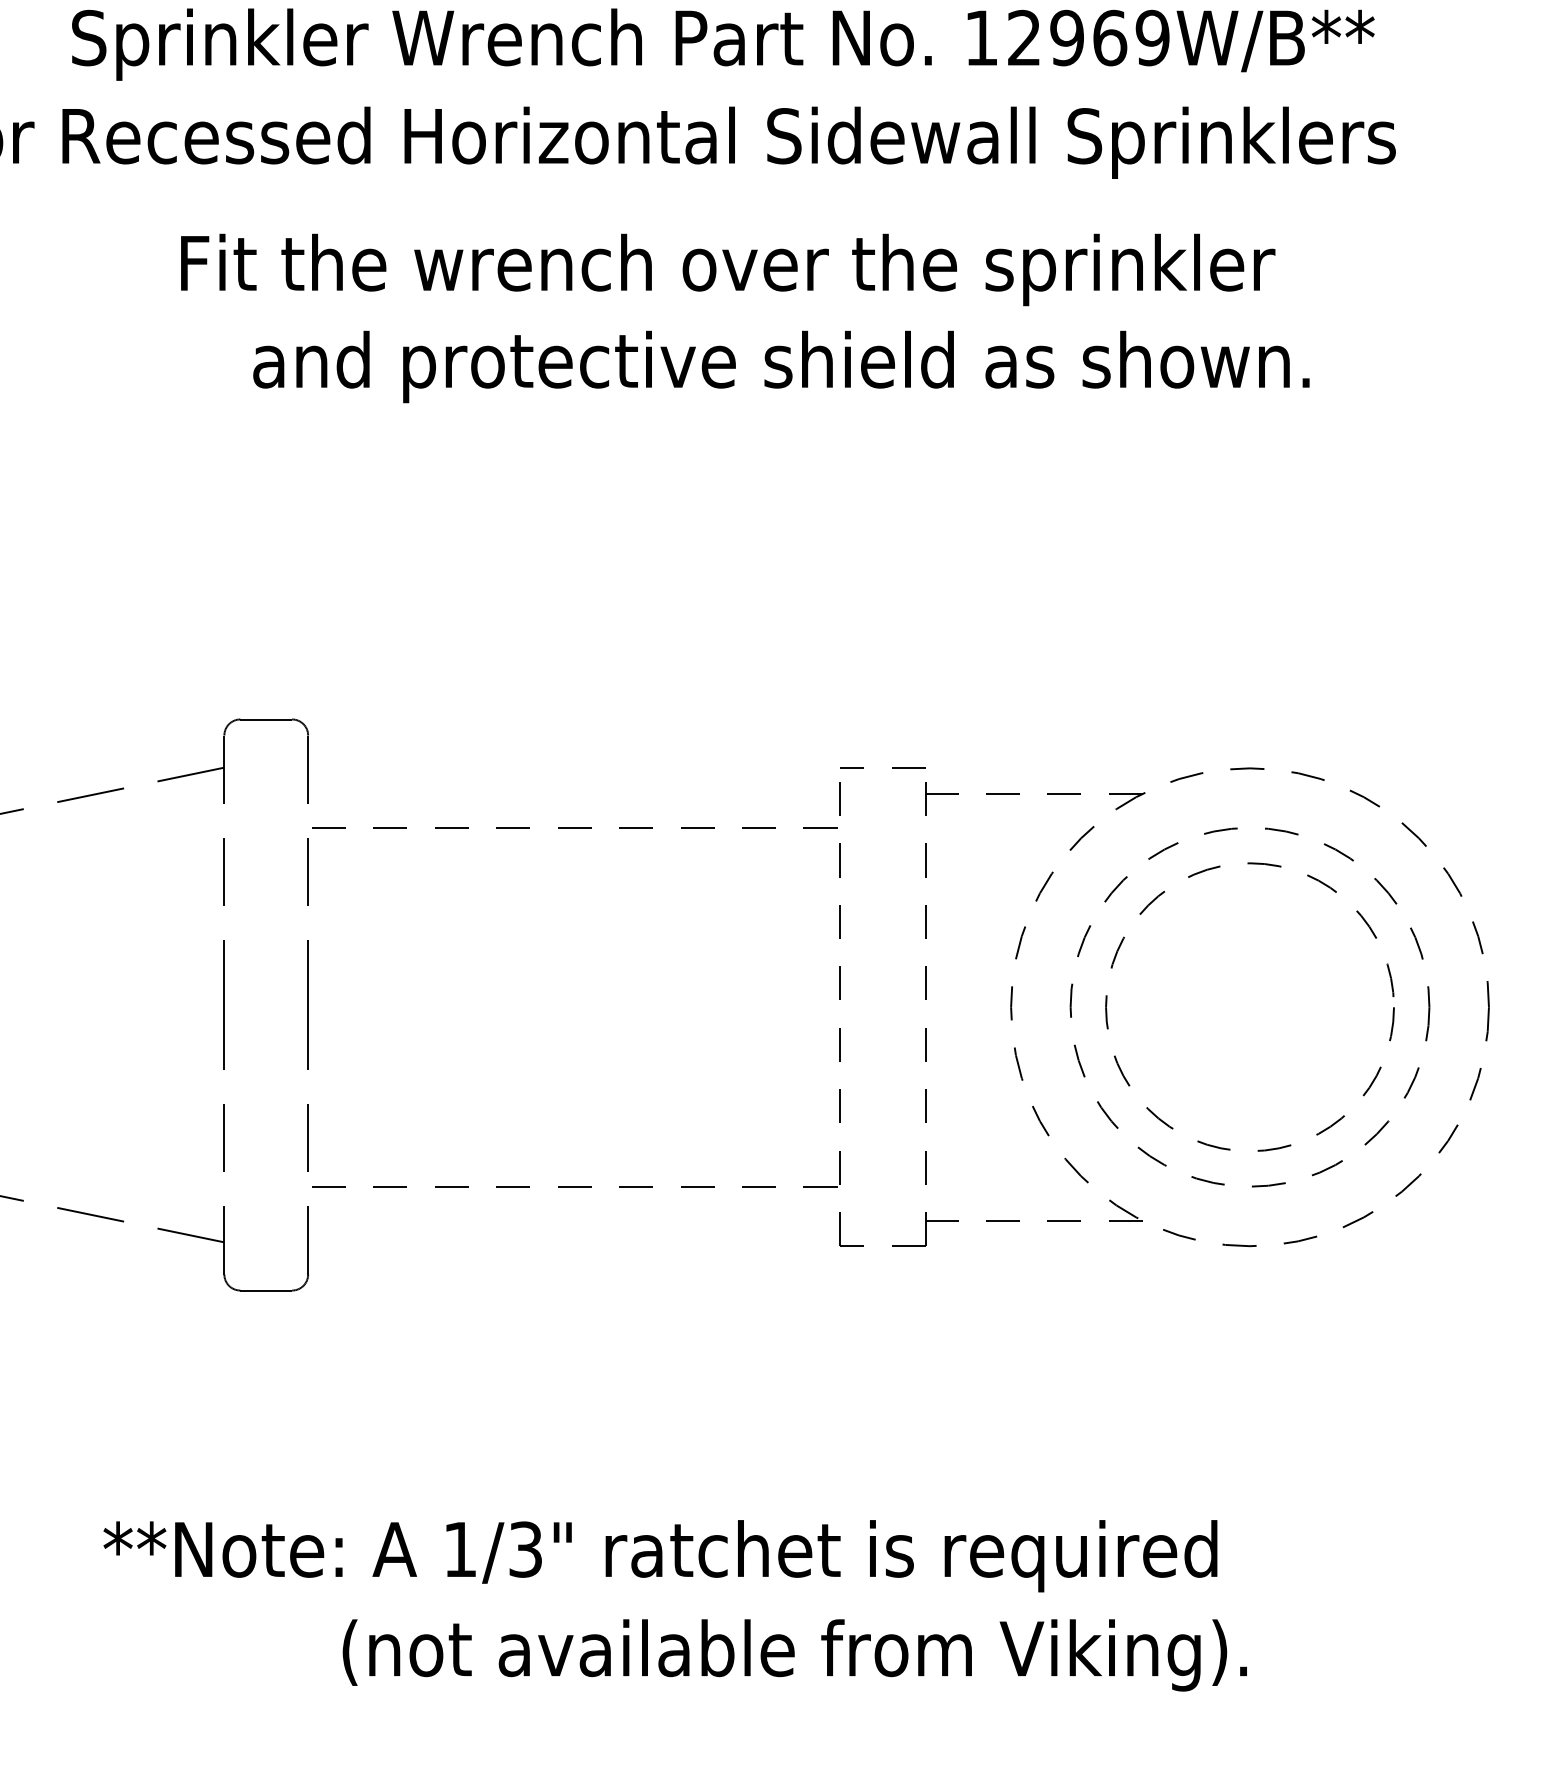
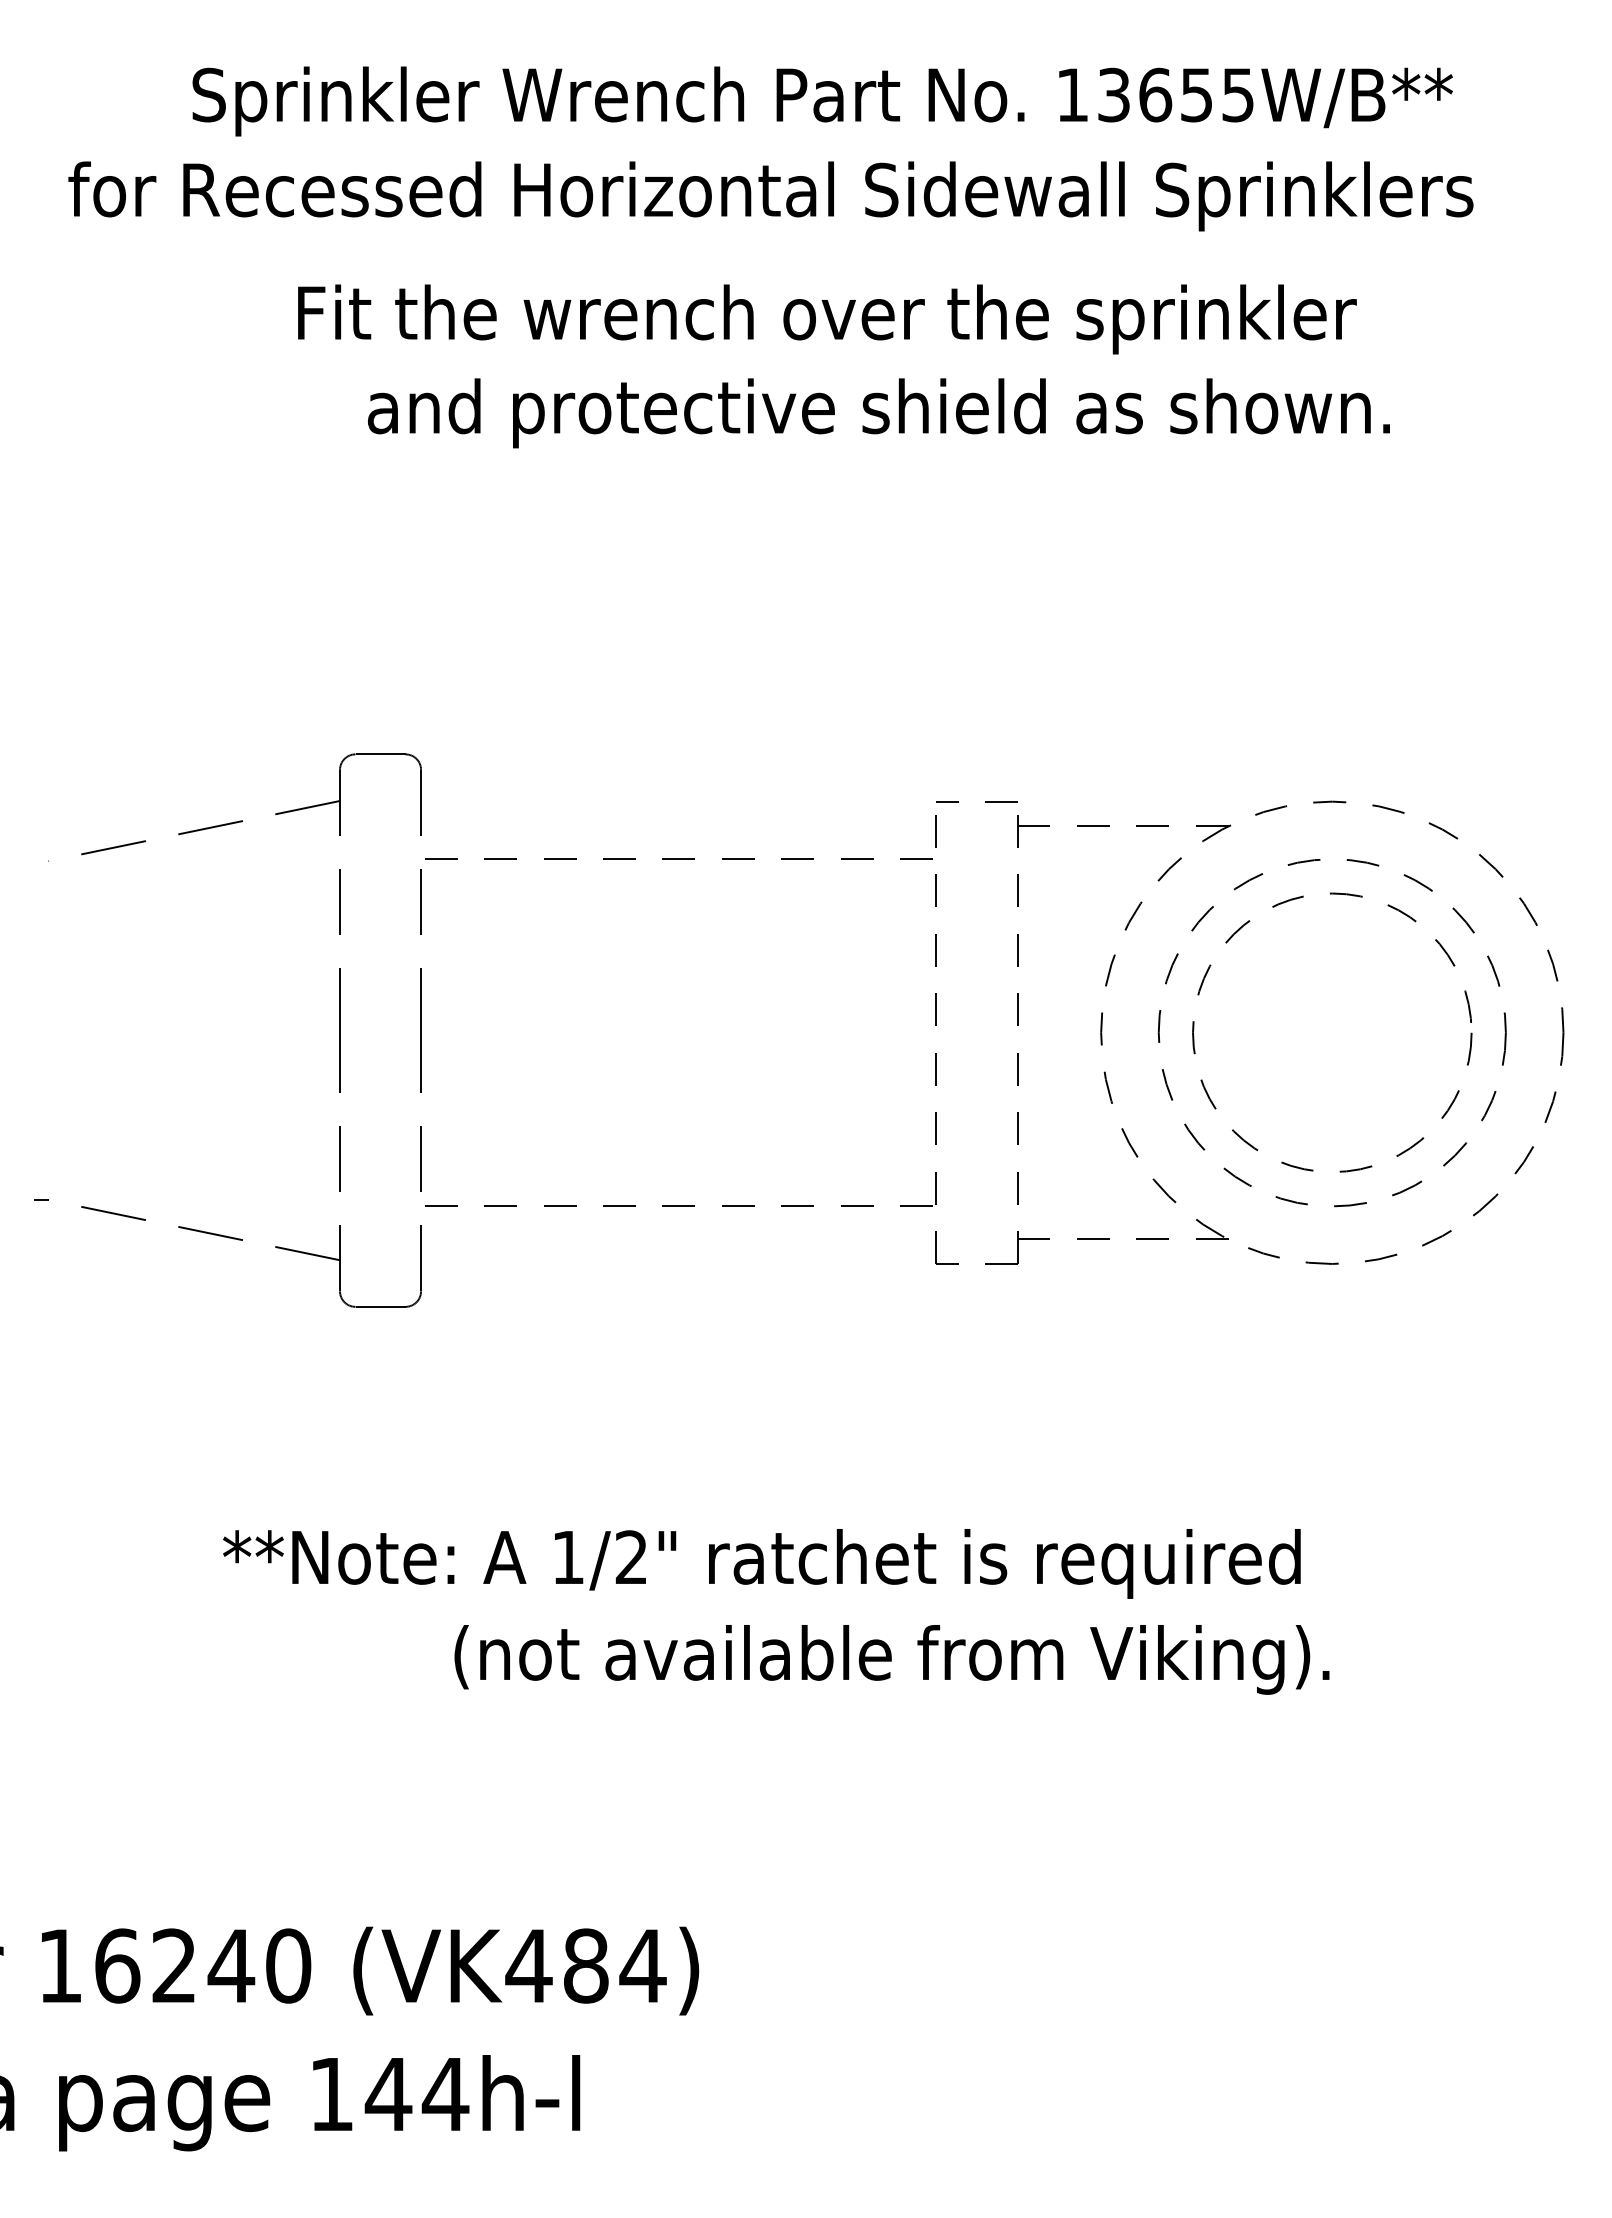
text: (1088, 37) -> (1176, 94), 12969W/B** -> 13655W/B**
text: (525, 1549) -> (631, 1557), 1/3" -> 1/2"

